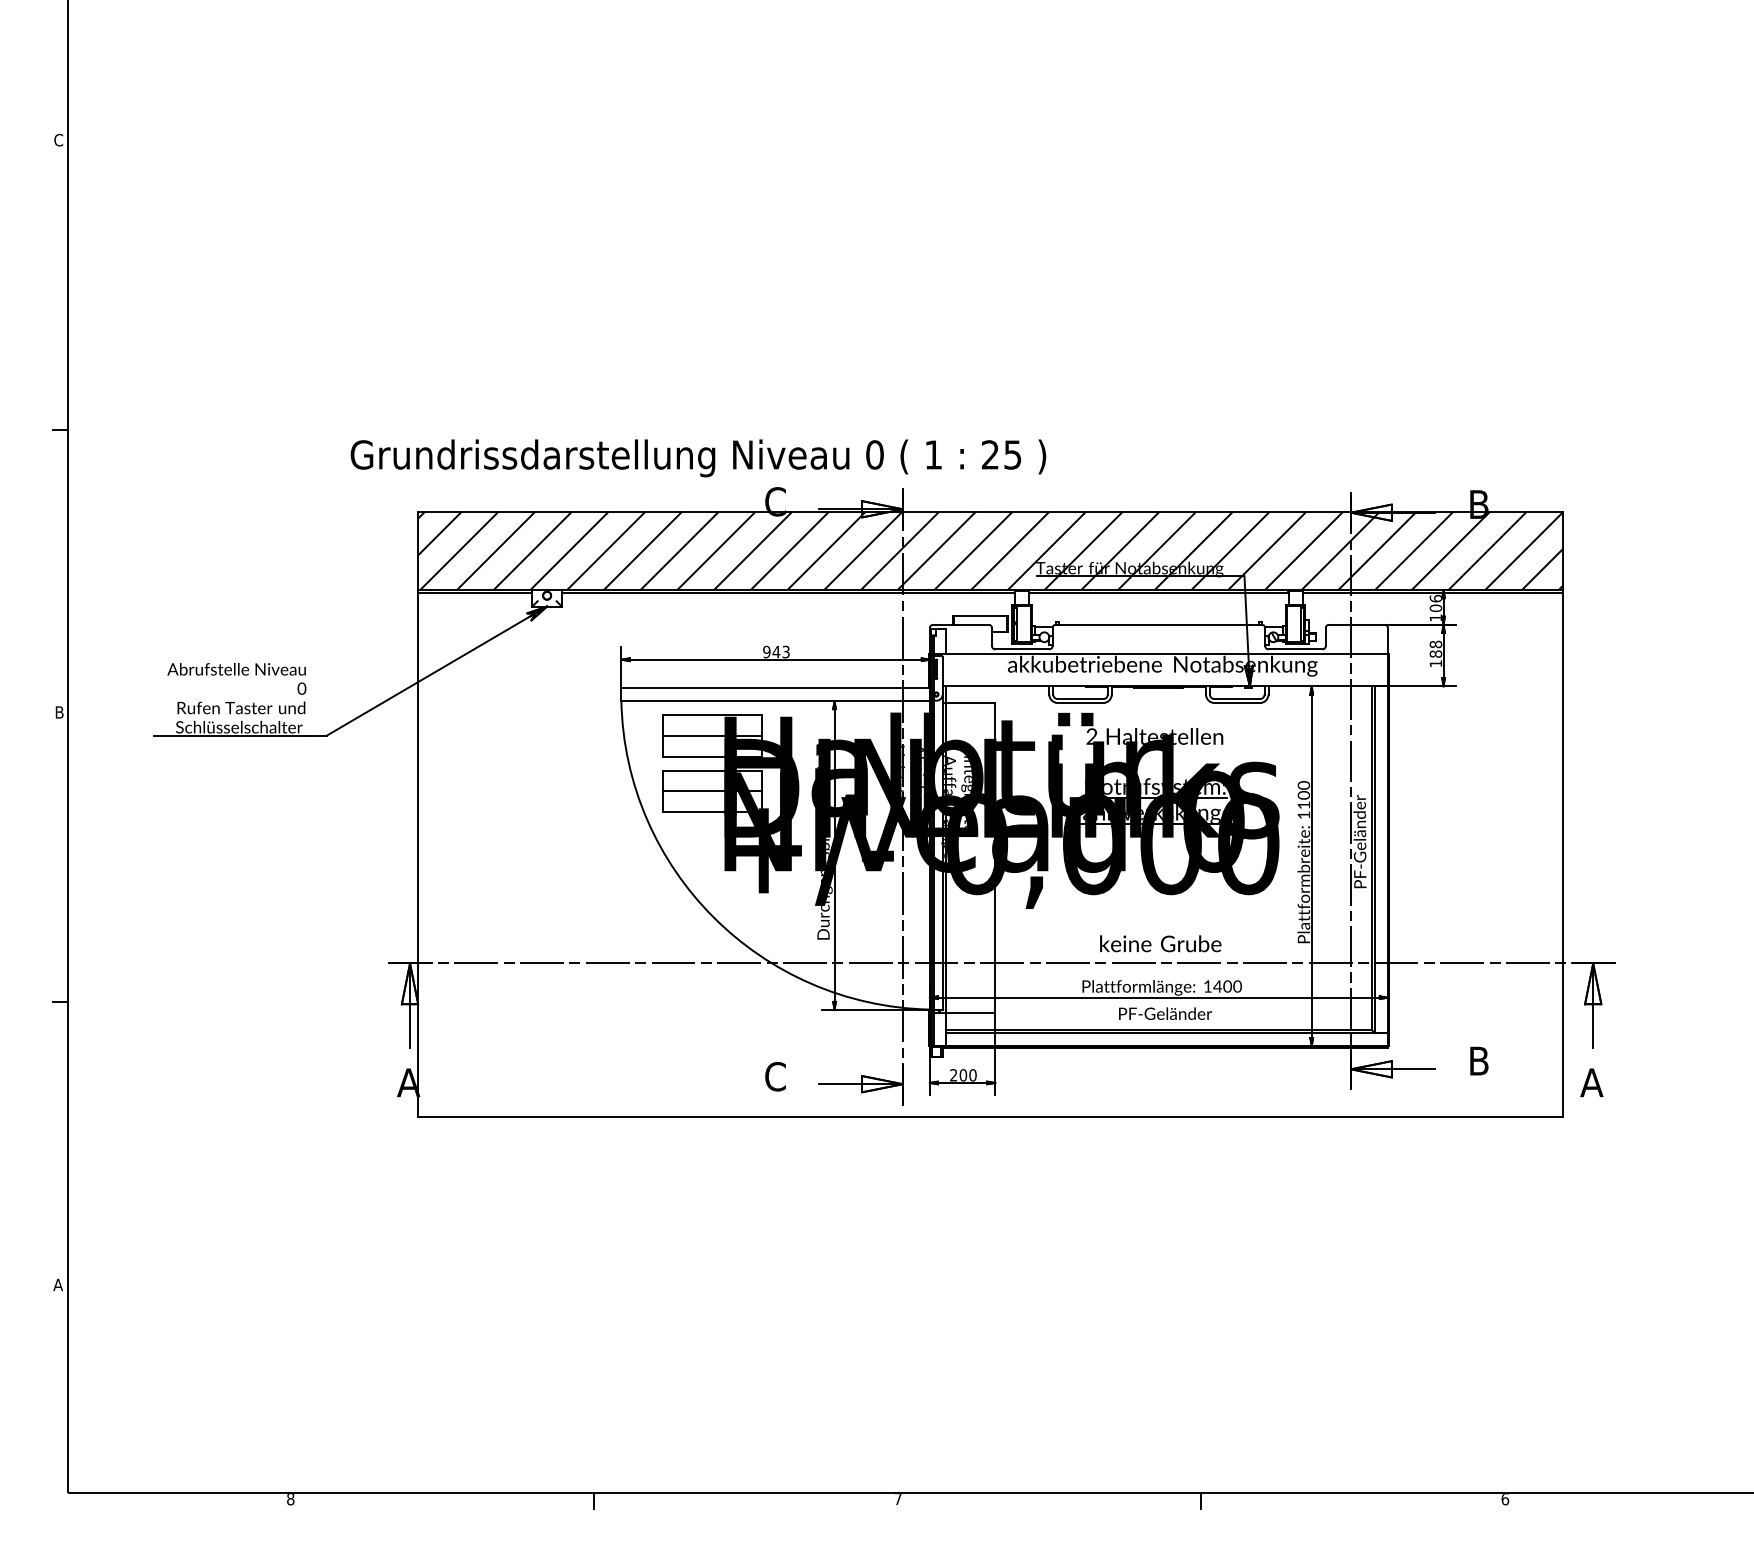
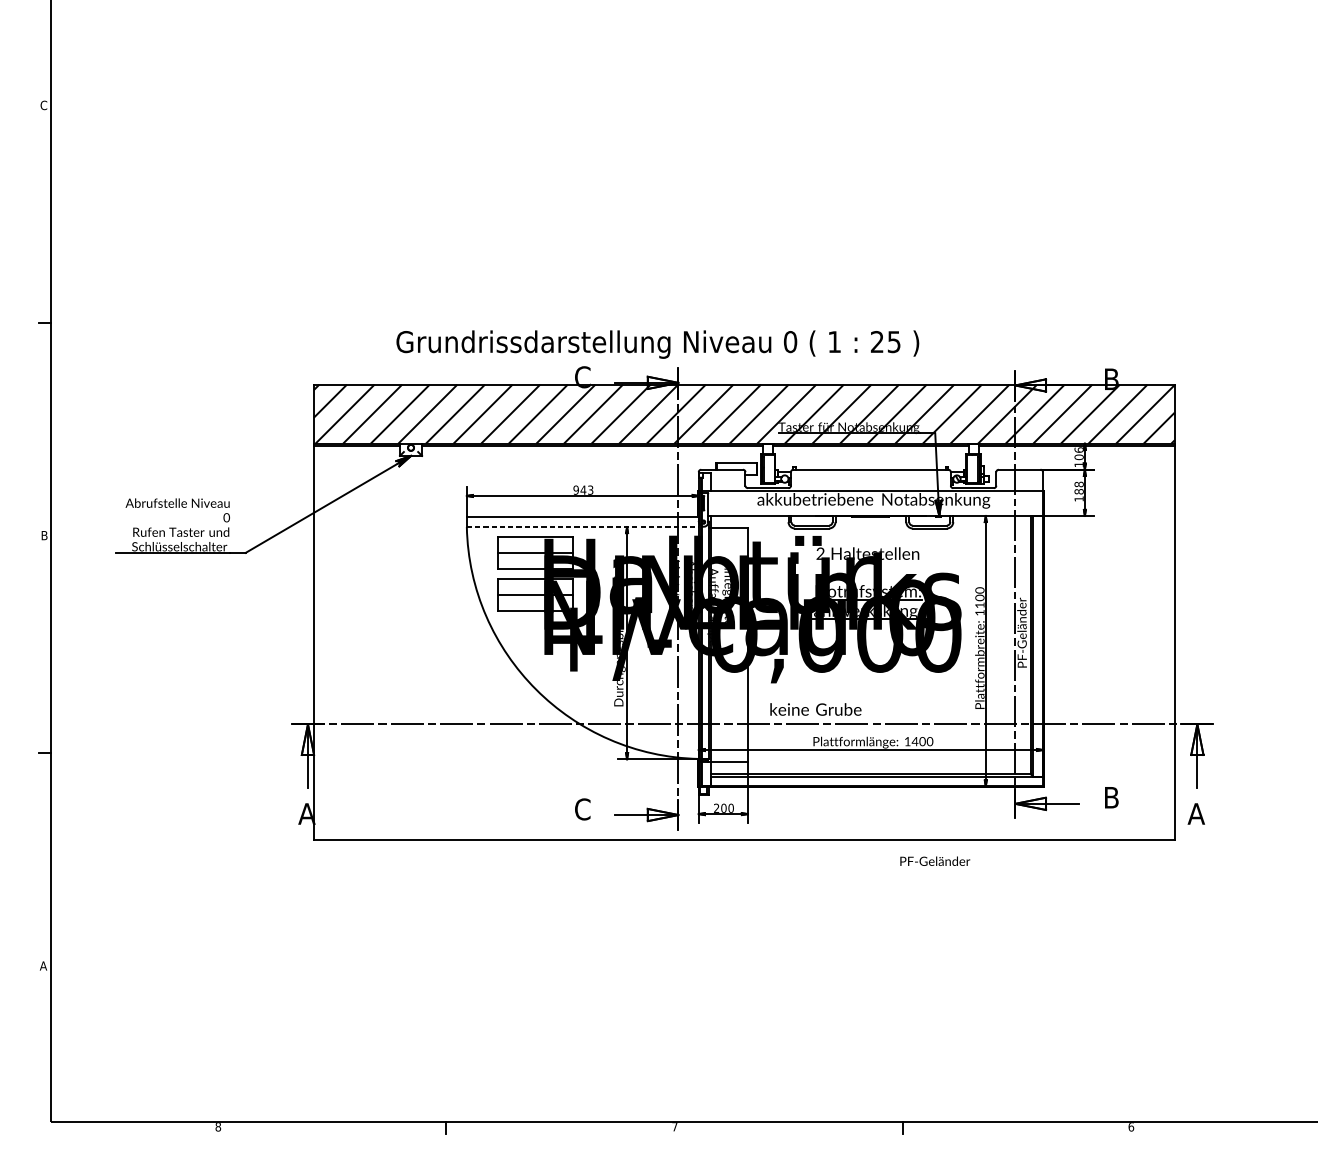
text: (698, 458) -> (657, 344), moved
line: (776, 701) -> (583, 527), solid -> dashed
text: (1160, 943) -> (815, 709), moved
text: (1165, 1013) -> (935, 861), moved

